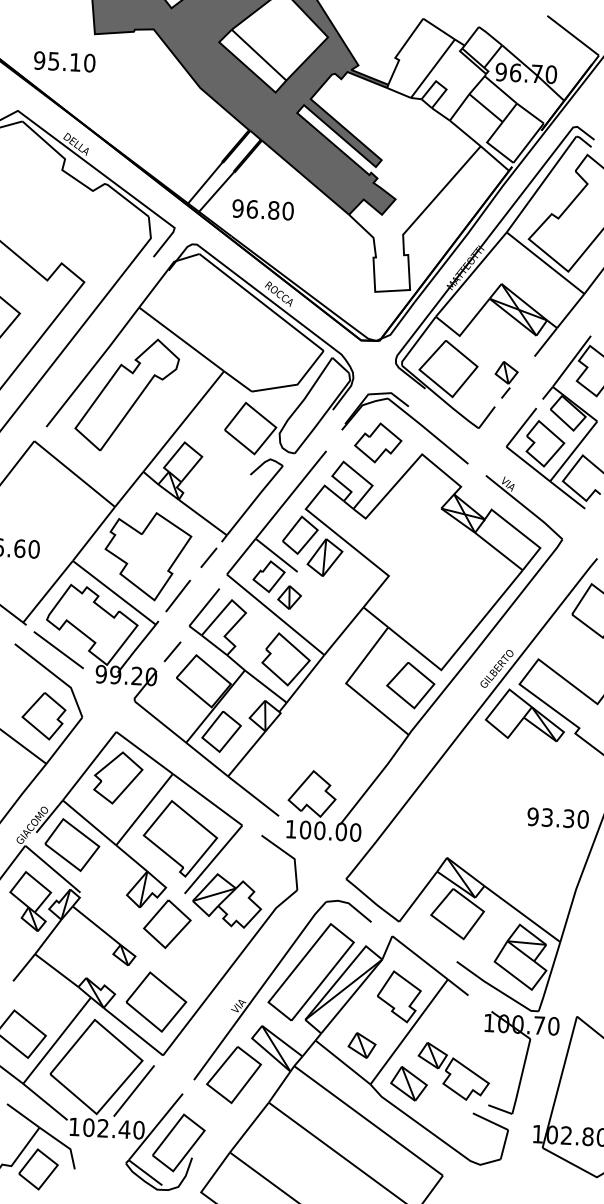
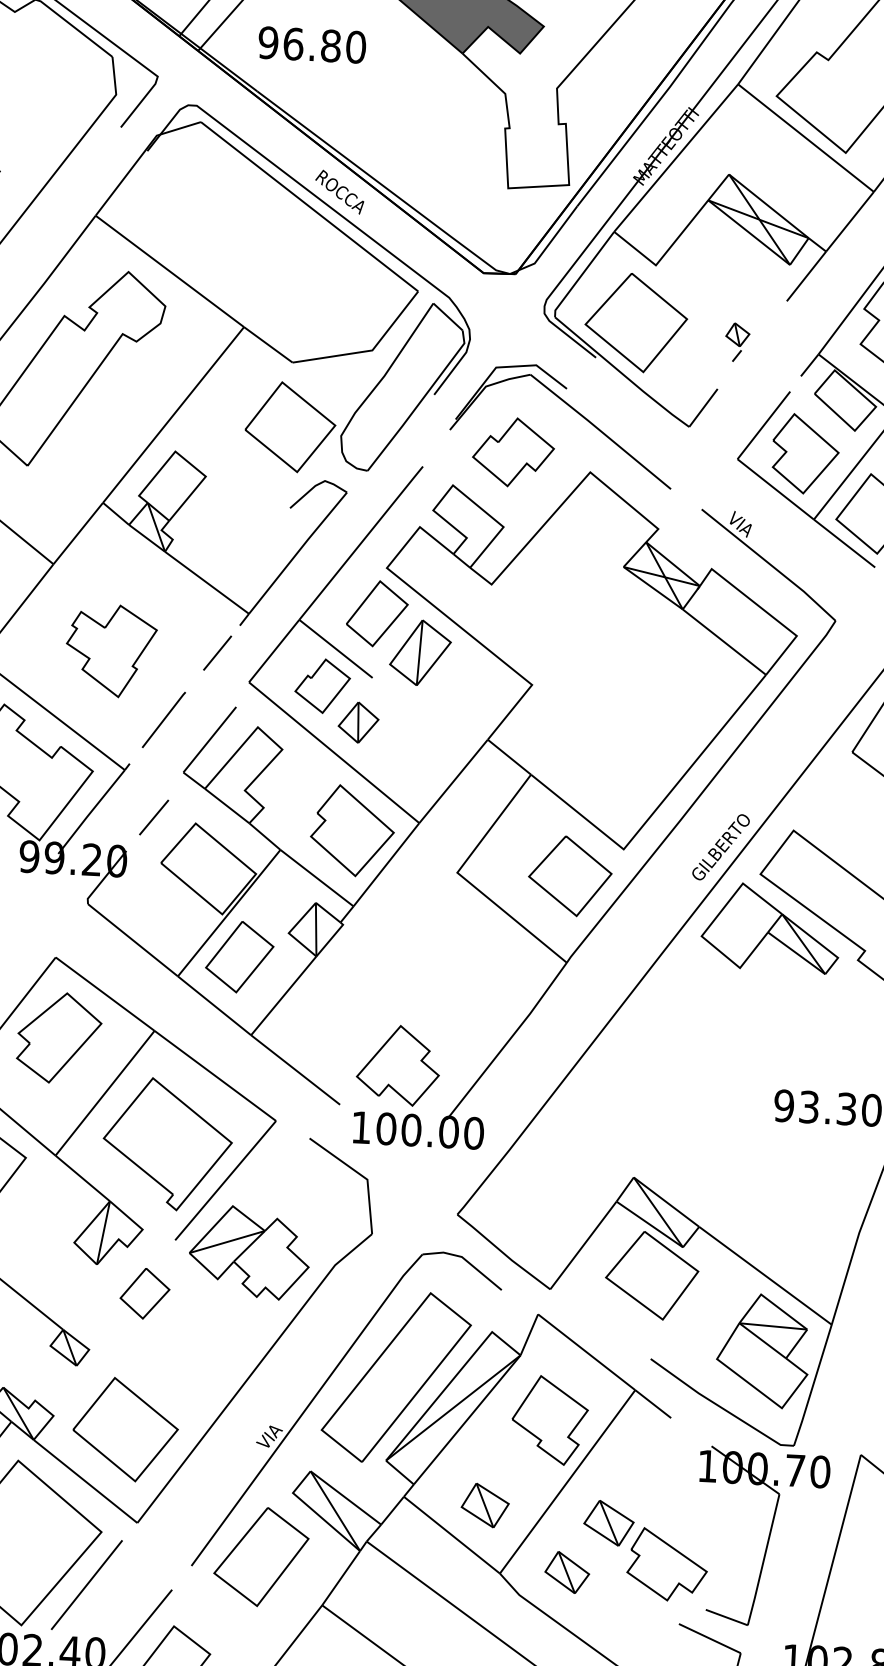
part: (506, 379) -> (737, 341), size x0.6
part: (148, 556) -> (111, 650), size x0.6
part: (167, 924) -> (145, 1294), size x0.6
part: (408, 1083) -> (566, 1571), size x0.7

